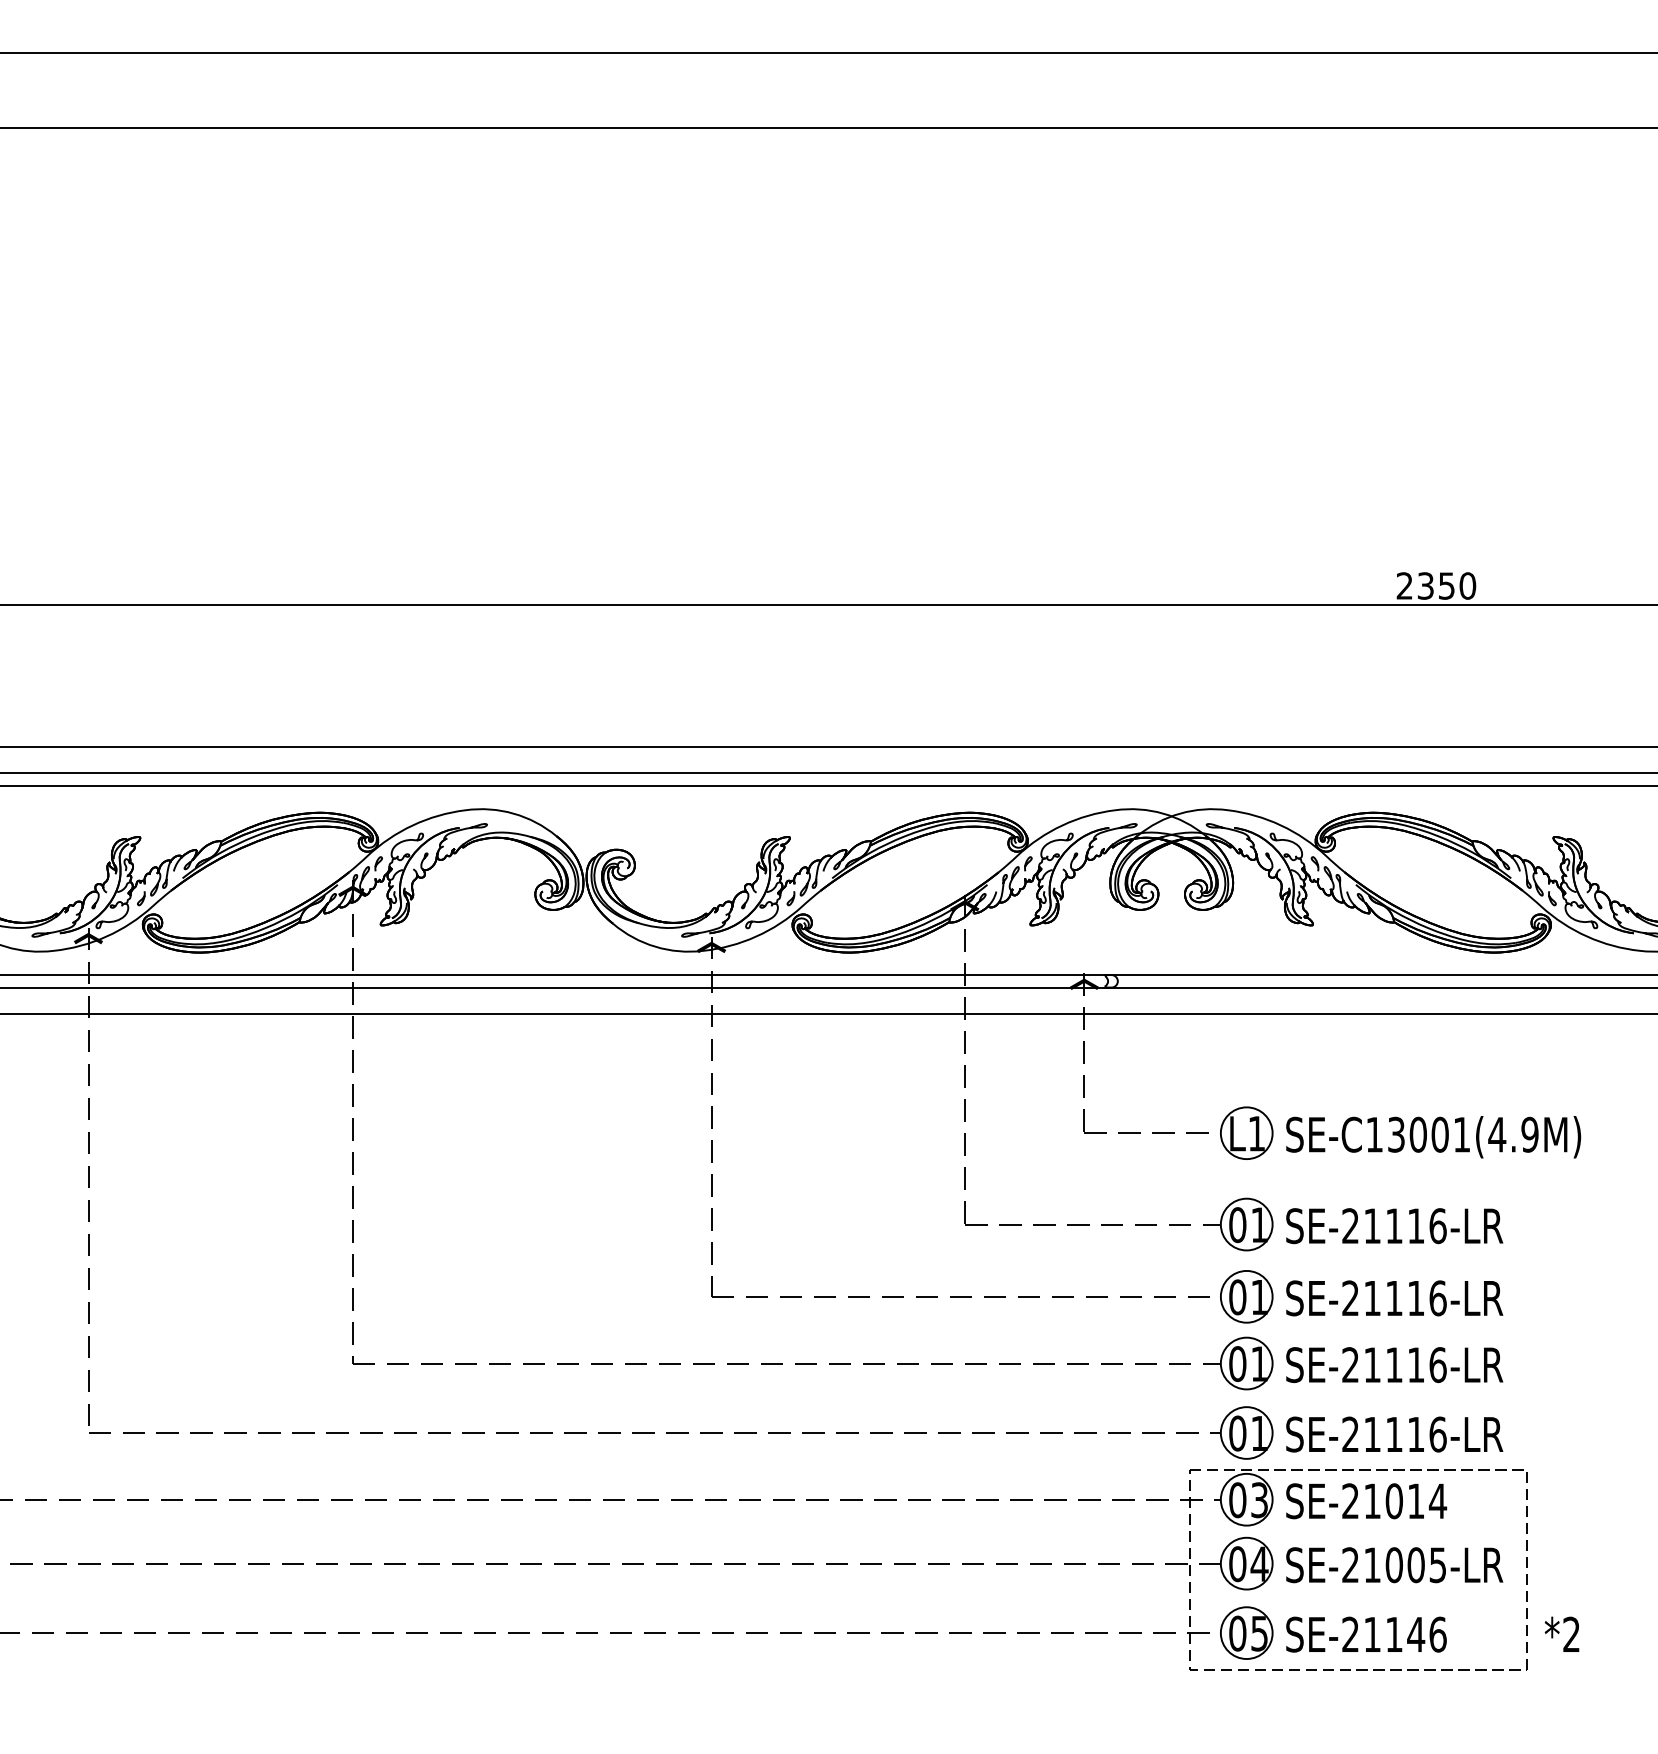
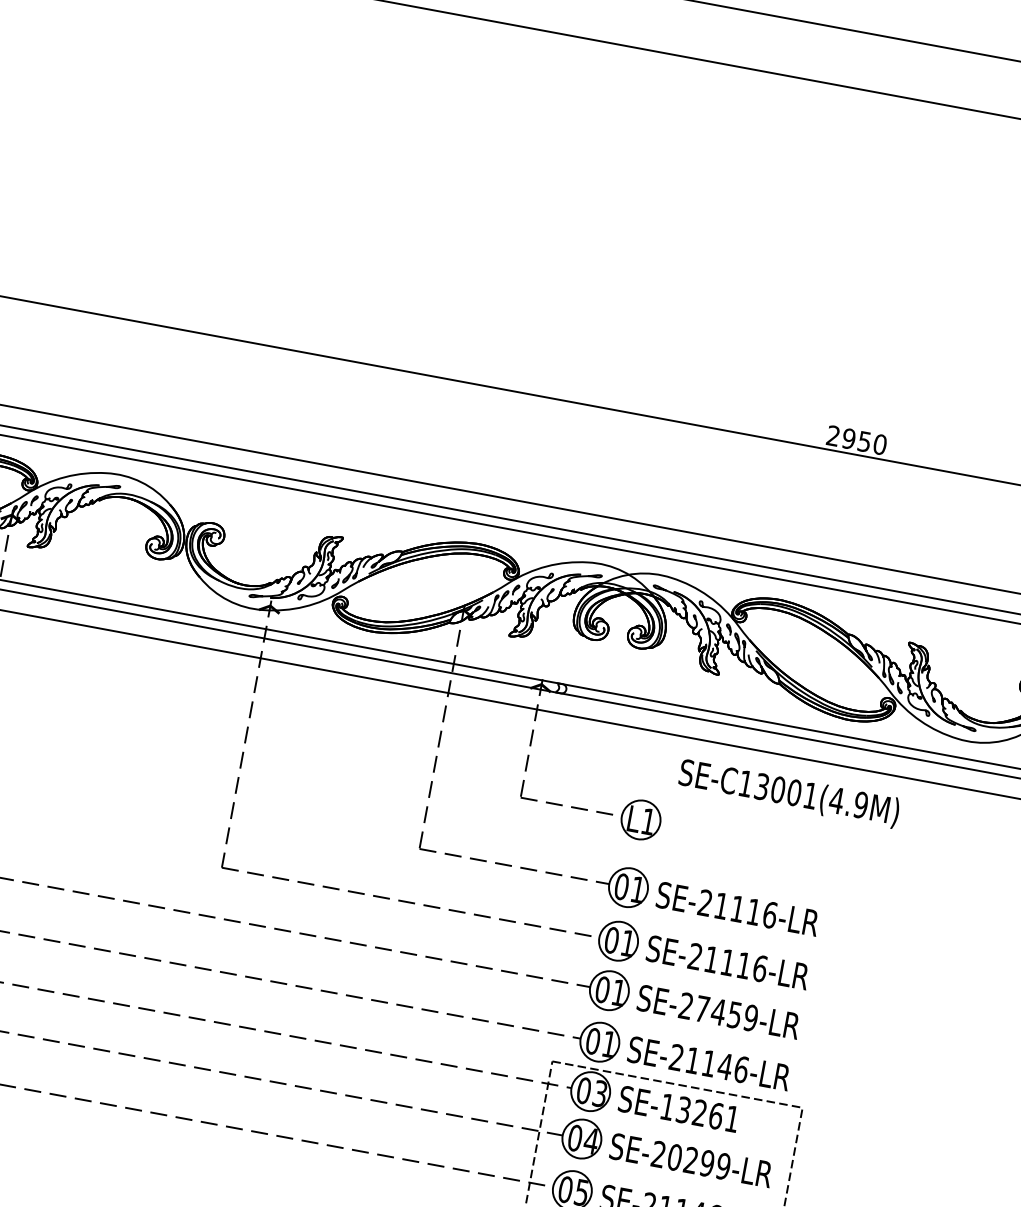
text: (1425, 585) -> (848, 438), 2350 -> 2950
text: (1433, 1137) -> (789, 793), moved
text: (1405, 1365) -> (726, 1013), SE-21116-LR -> SE-27459-LR
text: (1416, 1434) -> (725, 1066), SE-21116-LR -> SE-21146-LR
text: (1394, 1501) -> (700, 1113), SE-21014 -> SE-13261
text: (1405, 1565) -> (699, 1162), SE-21005-LR -> SE-20299-LR

